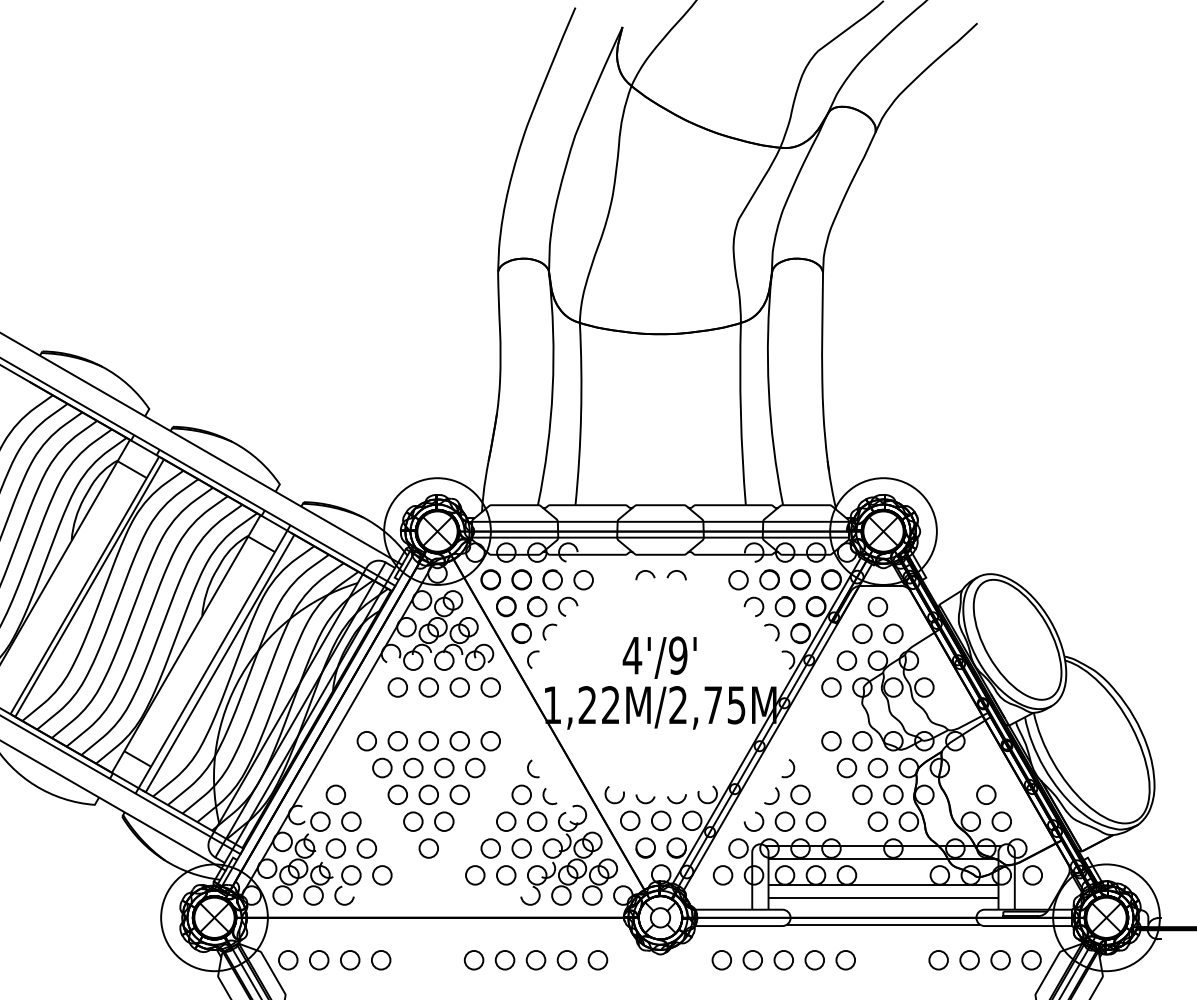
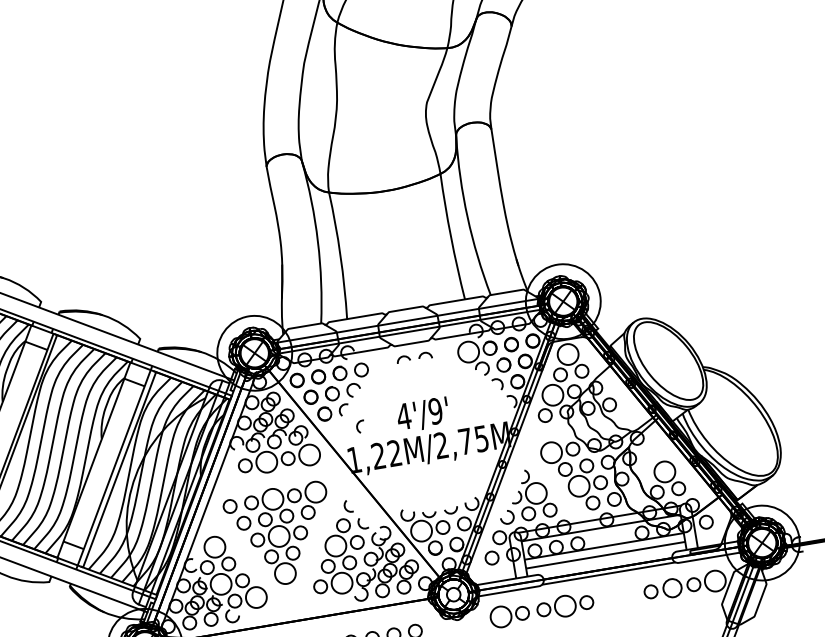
circle: (738, 579) -> (468, 351), size x1.6
circle: (877, 606) -> (567, 354), size x1.6
arc: (529, 658) -> (357, 426), moved
circle: (846, 660) -> (552, 395), size x1.6
circle: (428, 687) -> (266, 462), size x1.6
circle: (490, 687) -> (309, 455), size x1.6
circle: (428, 740) -> (272, 498), size x1.6
circle: (490, 740) -> (315, 491), size x1.6
circle: (831, 740) -> (551, 452), size x1.6
circle: (335, 794) -> (214, 547), size x1.6
circle: (428, 794) -> (278, 536), size x1.6
circle: (800, 794) -> (536, 493), size x1.6
circle: (862, 794) -> (579, 486), size x1.6
circle: (986, 794) -> (664, 471), size x1.6
circle: (629, 820) -> (421, 530), size x1.6
circle: (505, 821) -> (335, 546), size x1.6
circle: (335, 848) -> (220, 584), size x1.6
circle: (428, 848) -> (285, 573), size x1.6
circle: (382, 875) -> (256, 597), size x1.6
circle: (505, 875) -> (341, 583), size x1.6
circle: (721, 959) -> (500, 616), size x1.6
circle: (814, 959) -> (565, 605), size x1.6
circle: (1031, 959) -> (715, 580), size x1.6
circle: (969, 960) -> (672, 588), size x1.4

